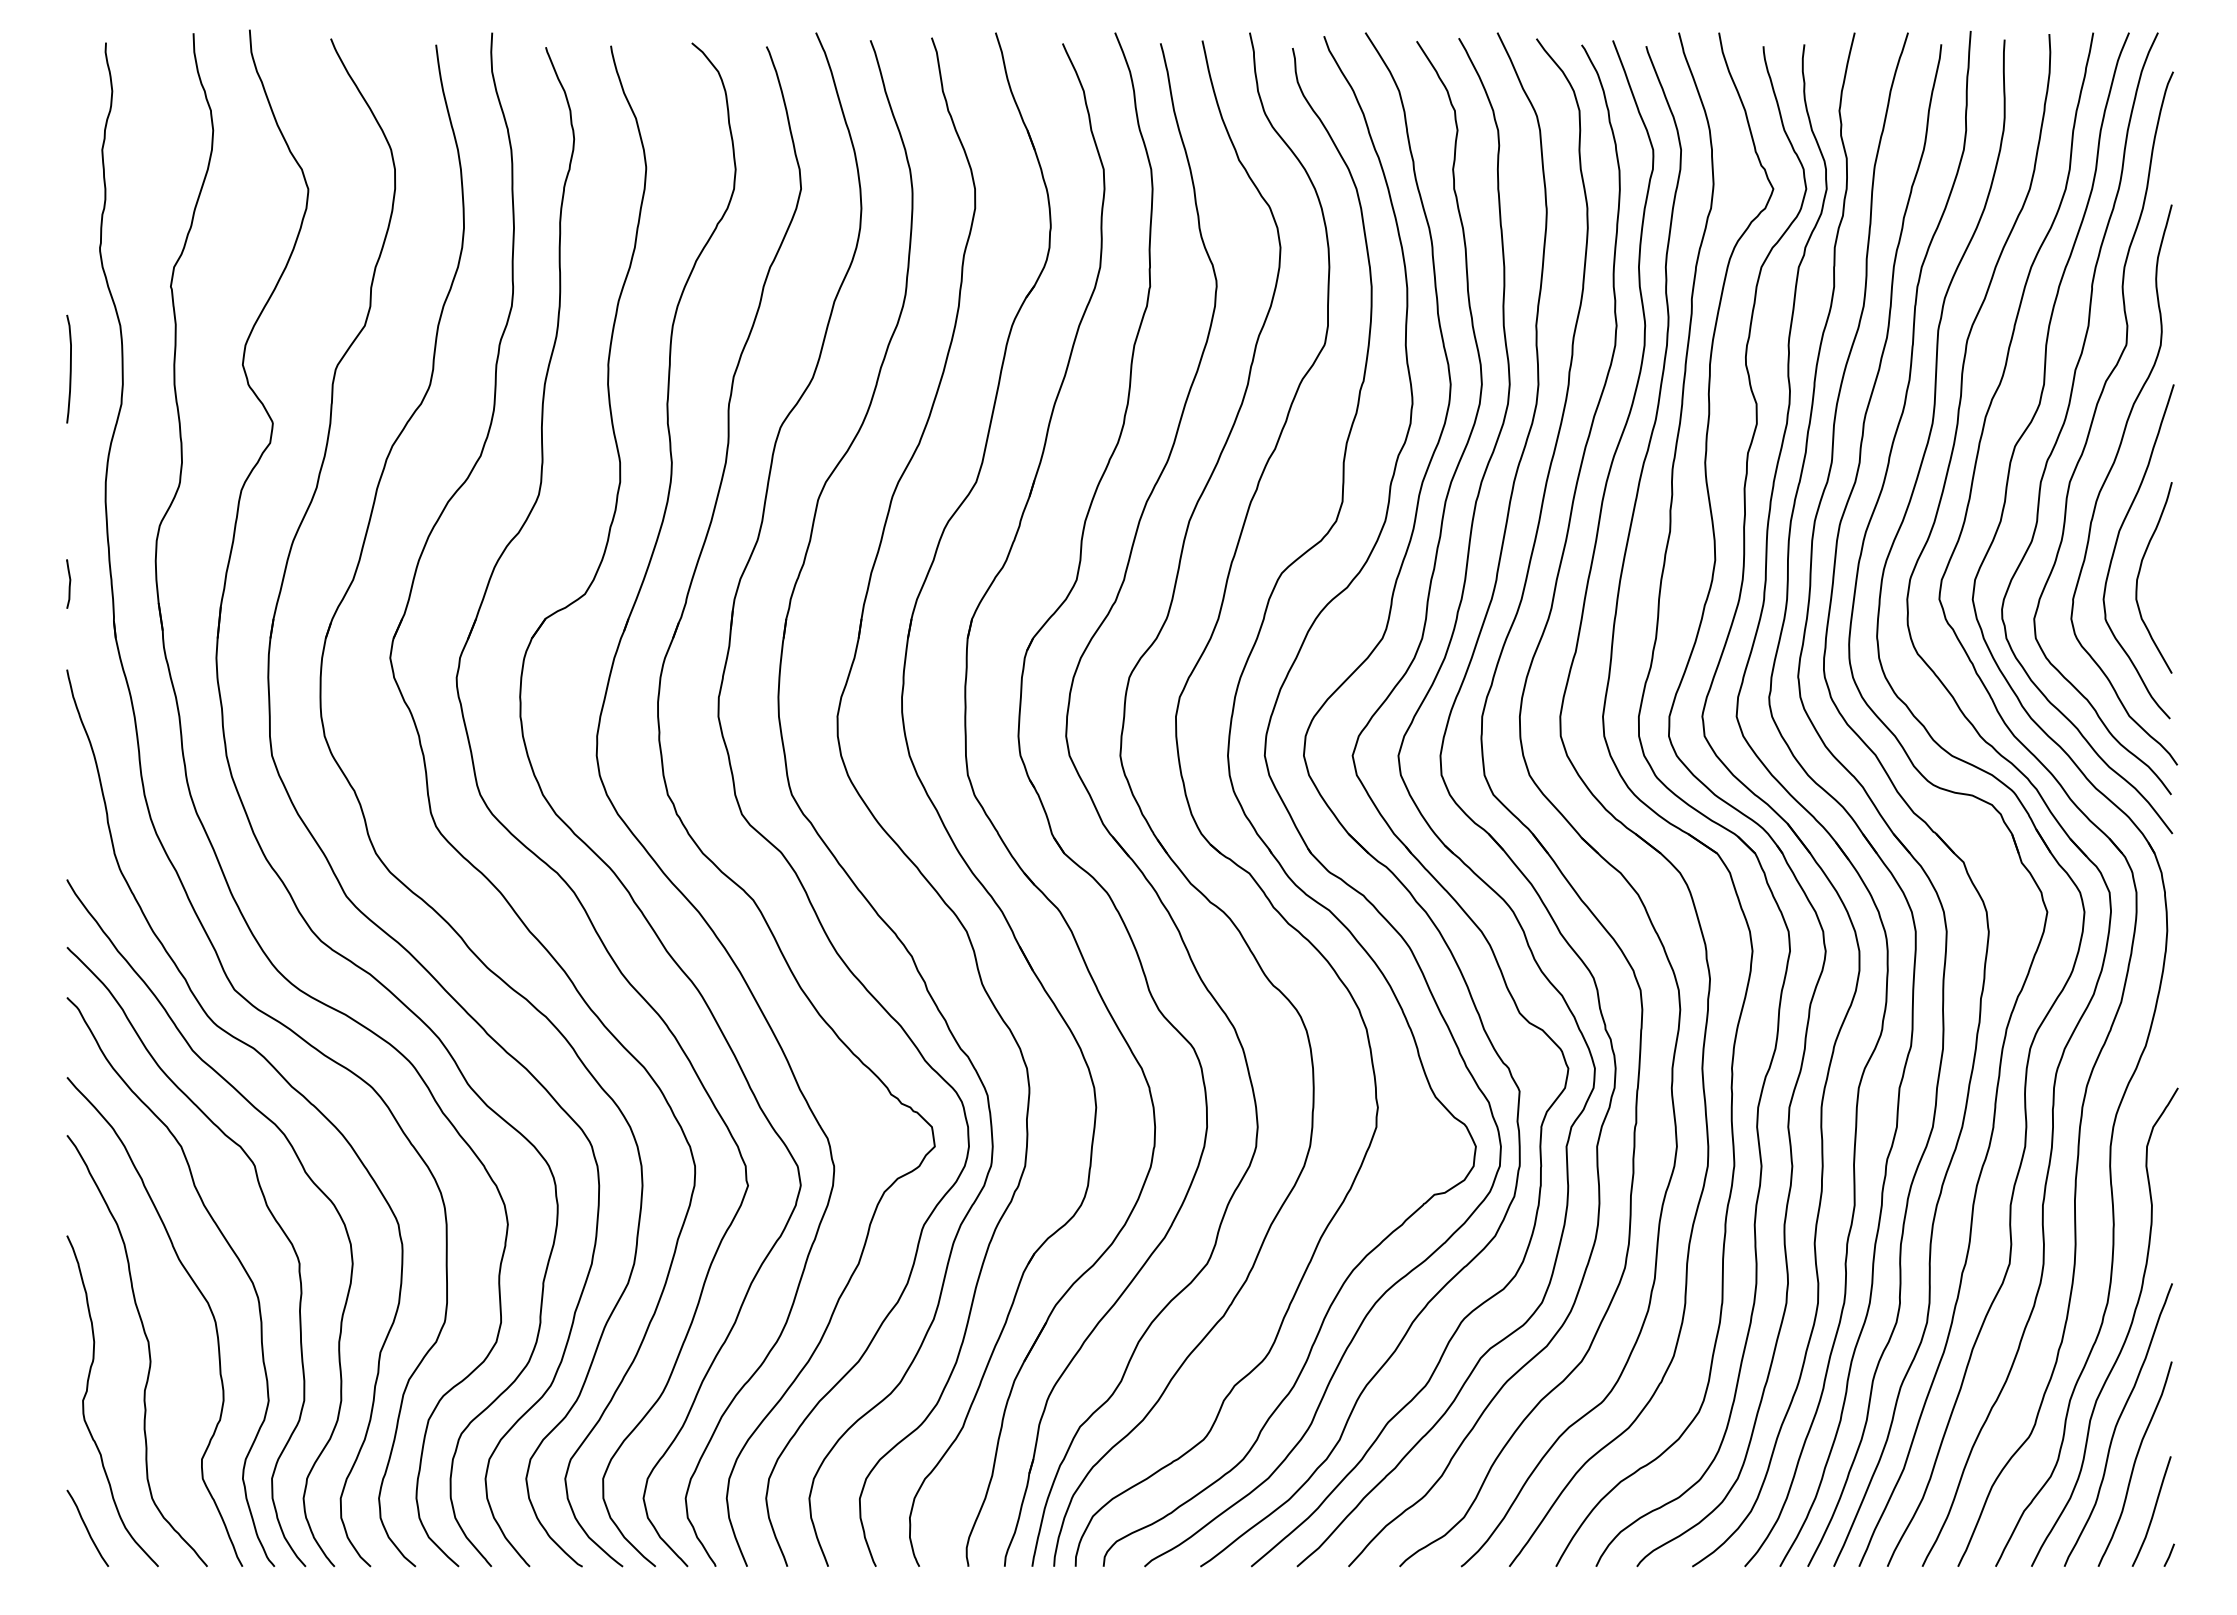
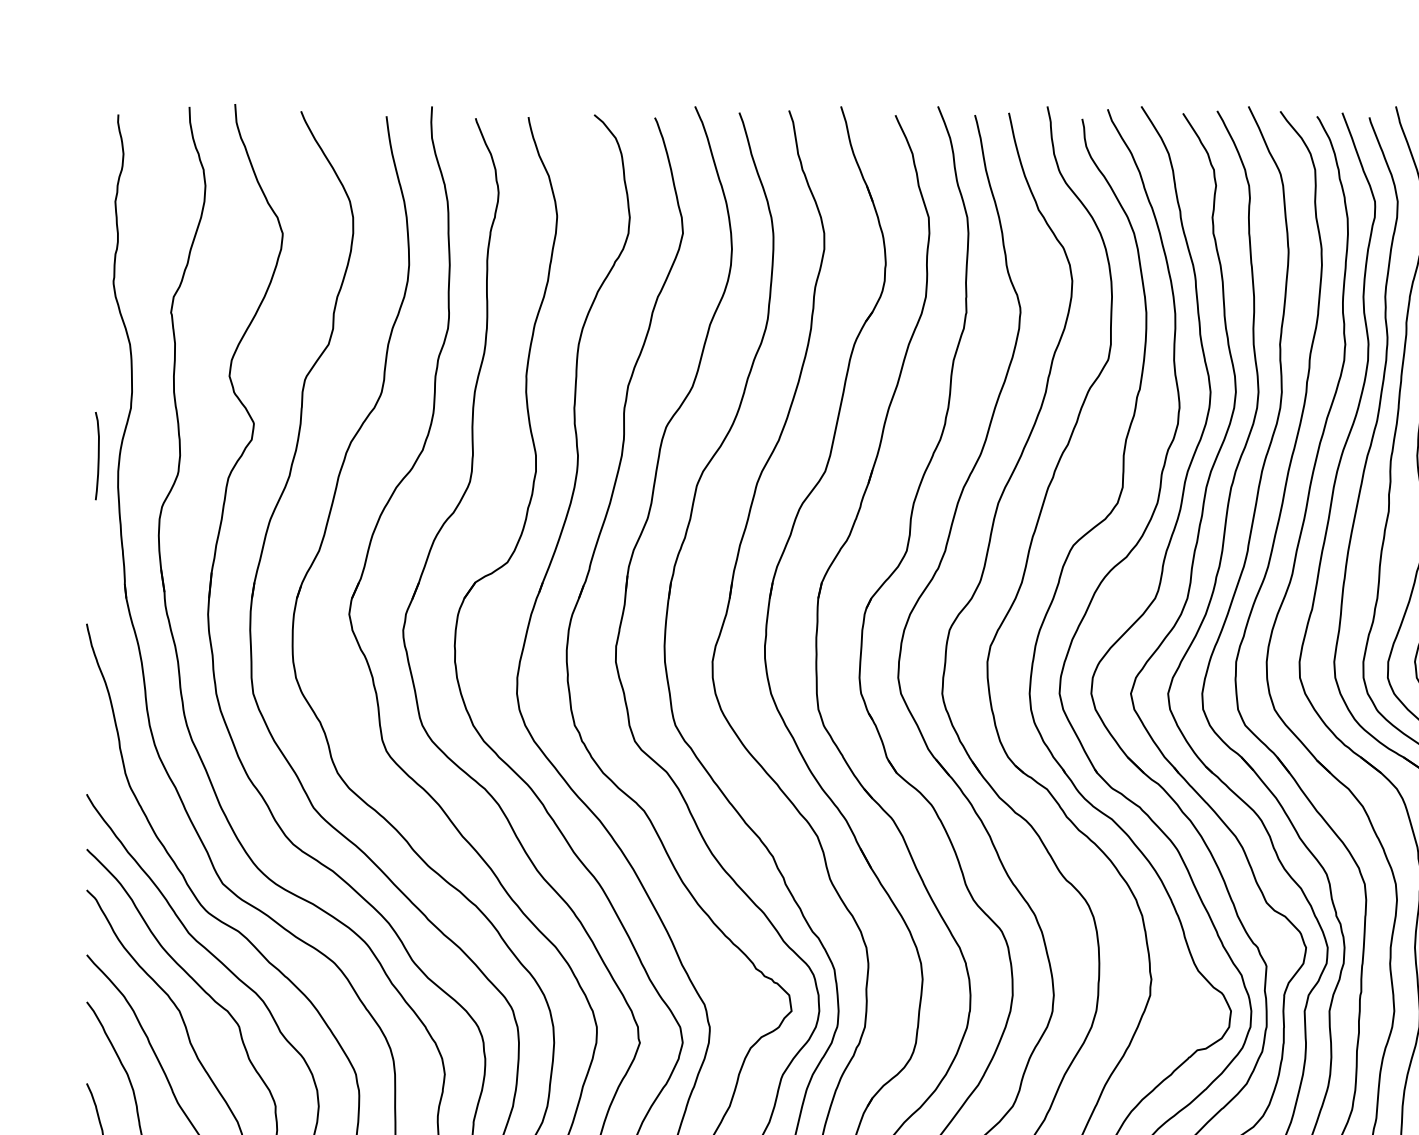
curve: (69, 368) -> (97, 455), moved
part: (68, 583) -> (87, 553), removed

